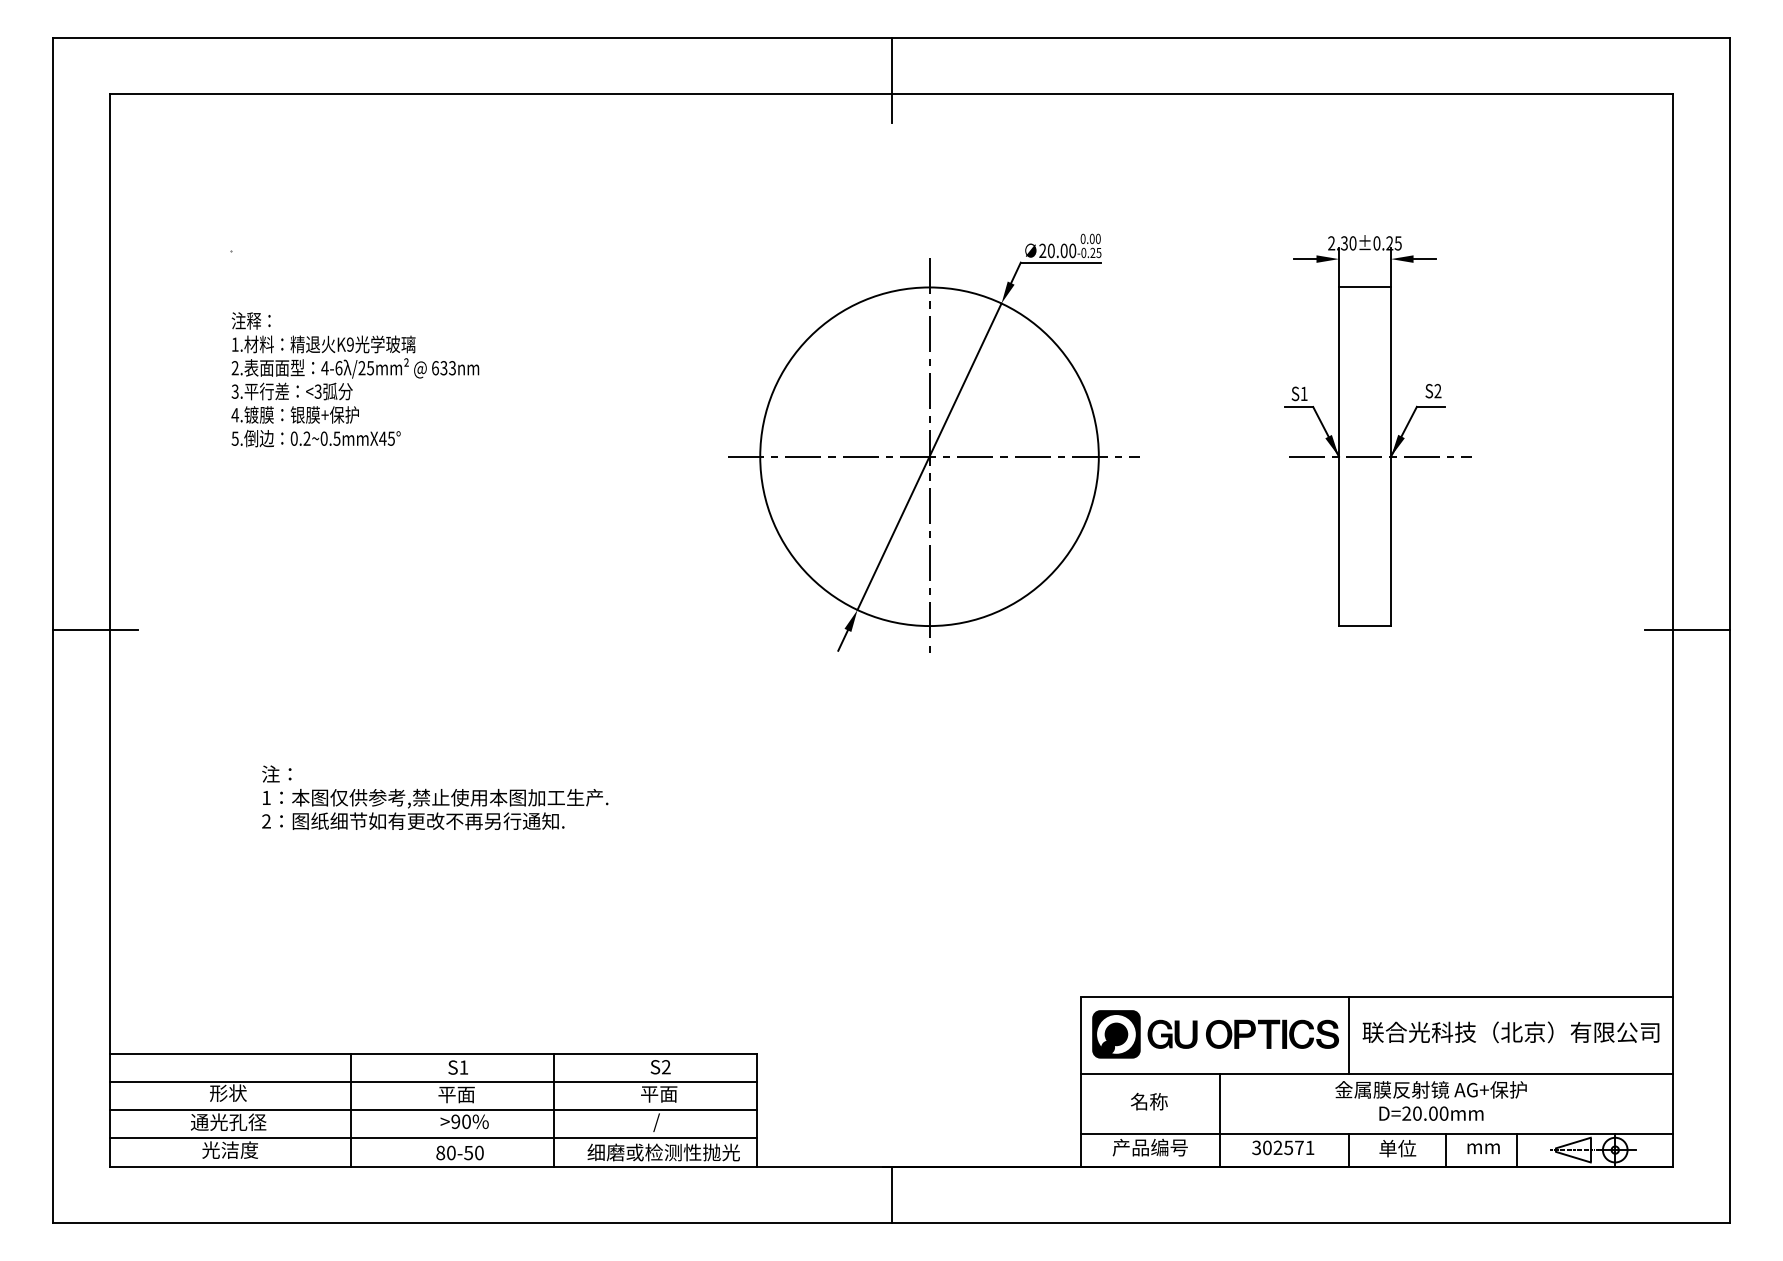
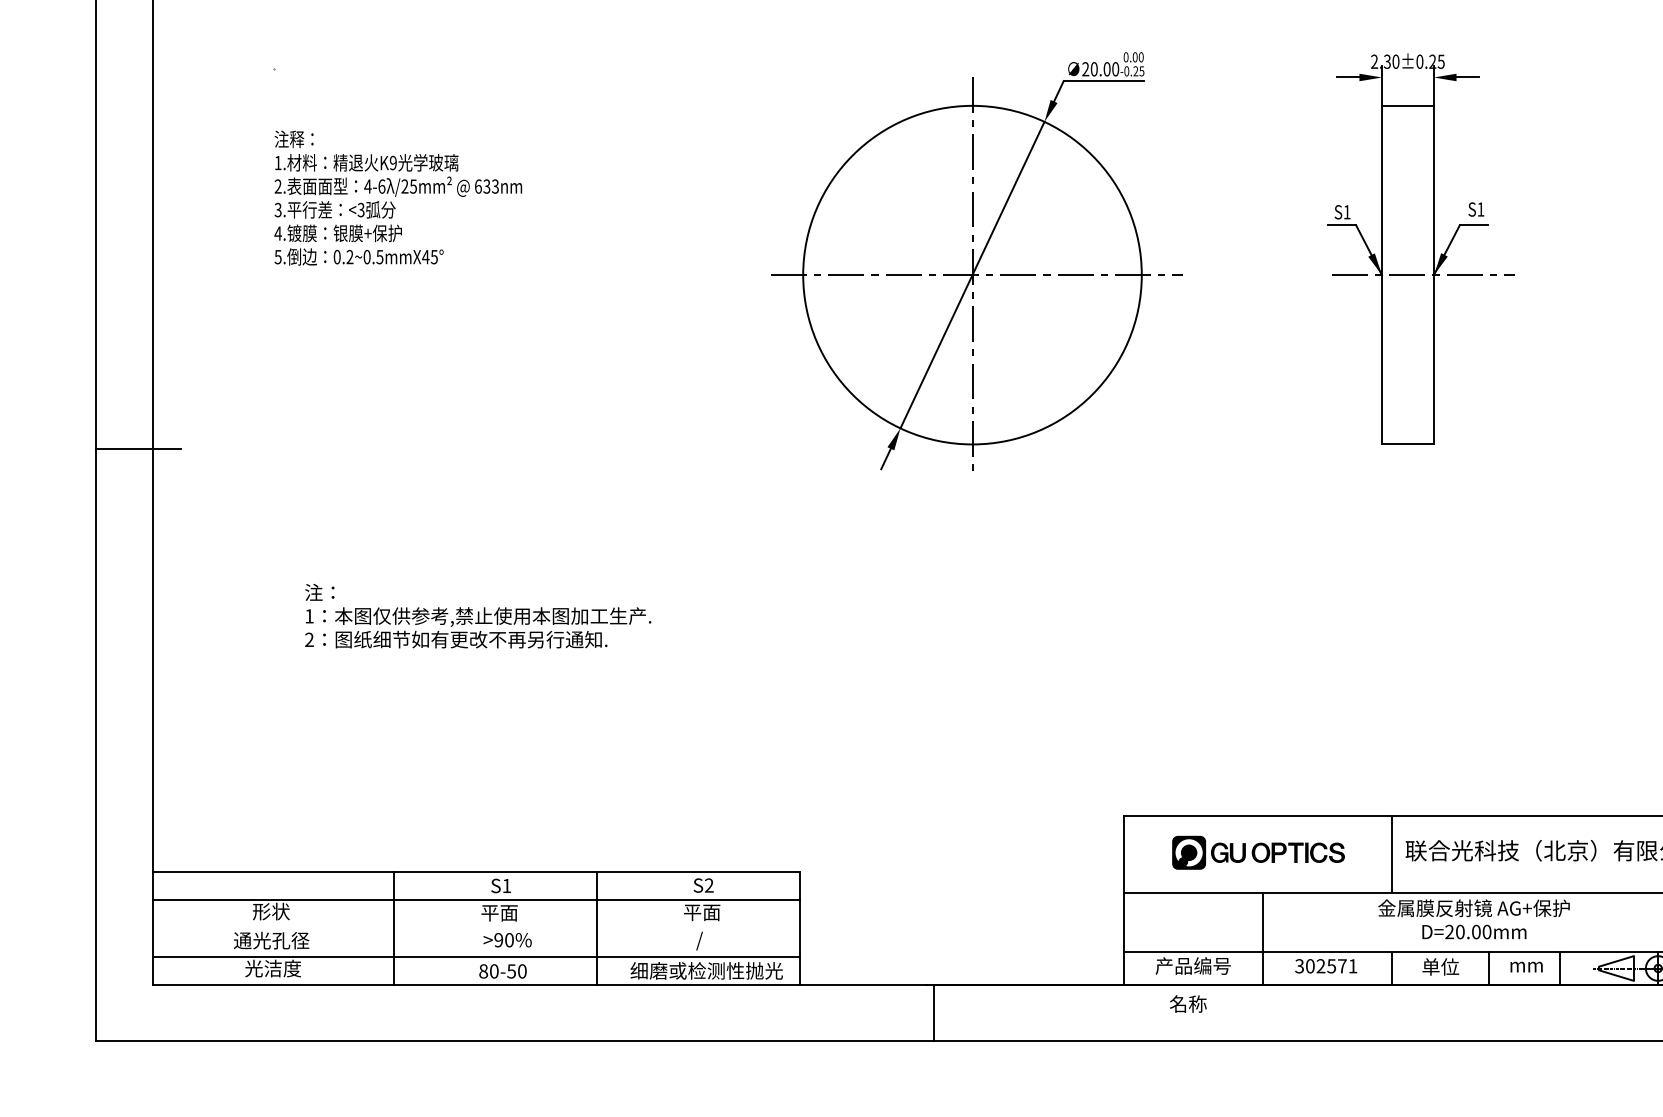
text: (1437, 391) -> (1480, 209), S2 -> S1
part: (1215, 1034) -> (1258, 852), size x0.7
text: (1149, 1101) -> (1188, 1003), moved
line: (432, 1110) -> (475, 928), removed

